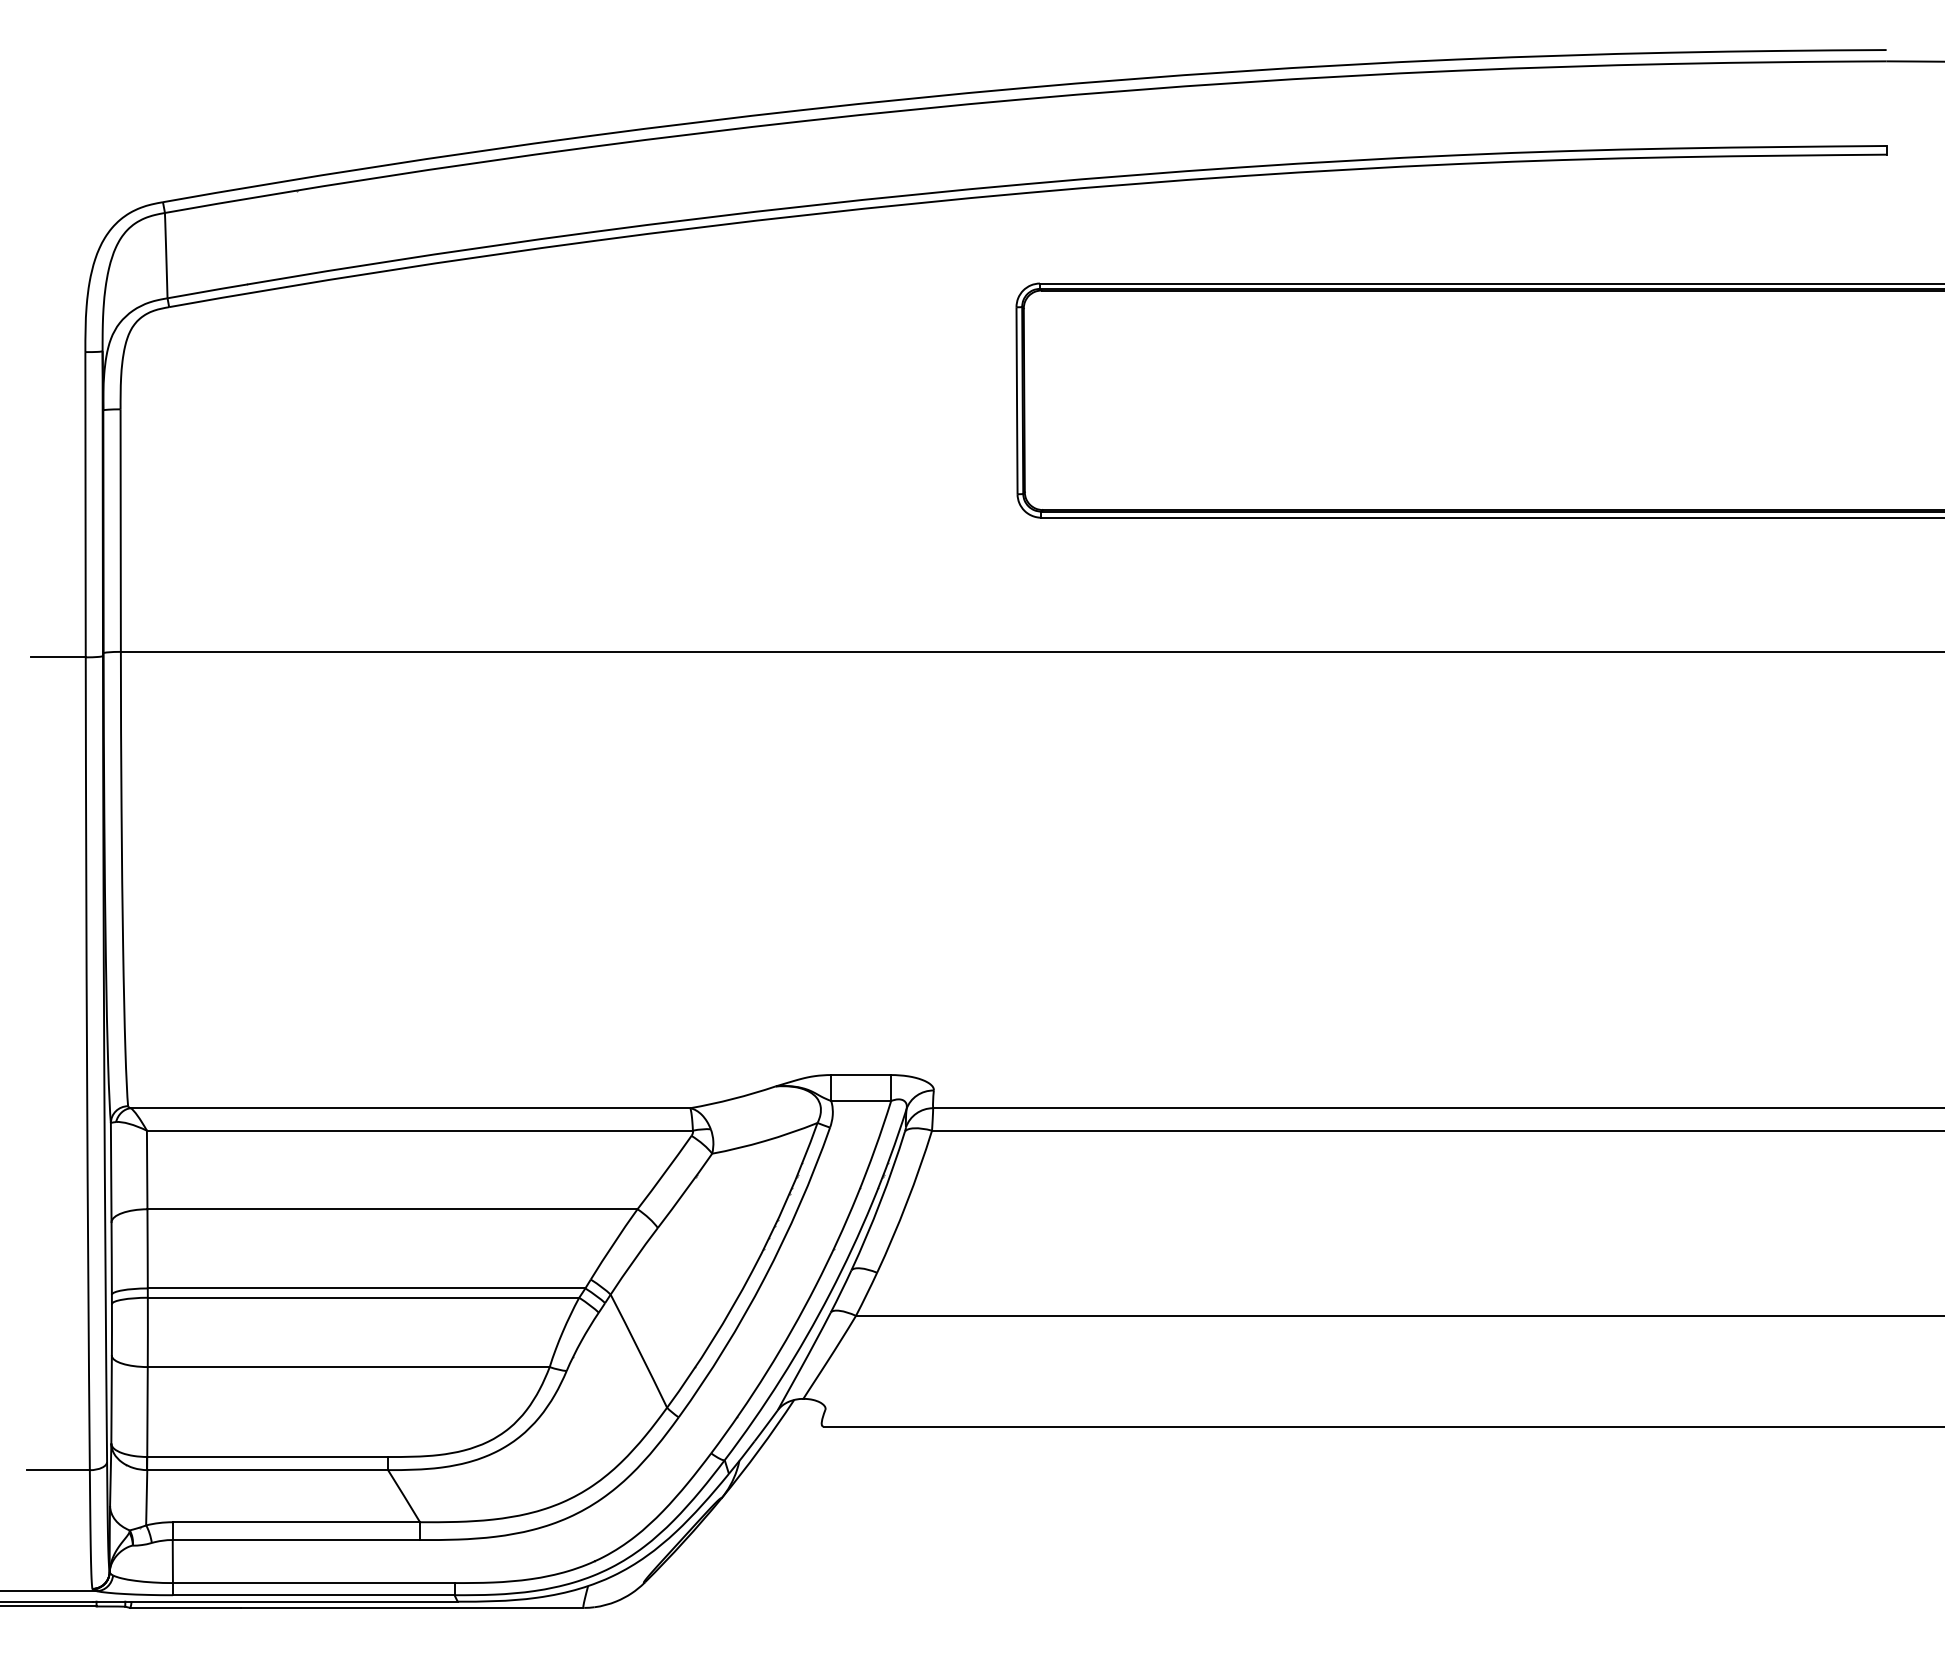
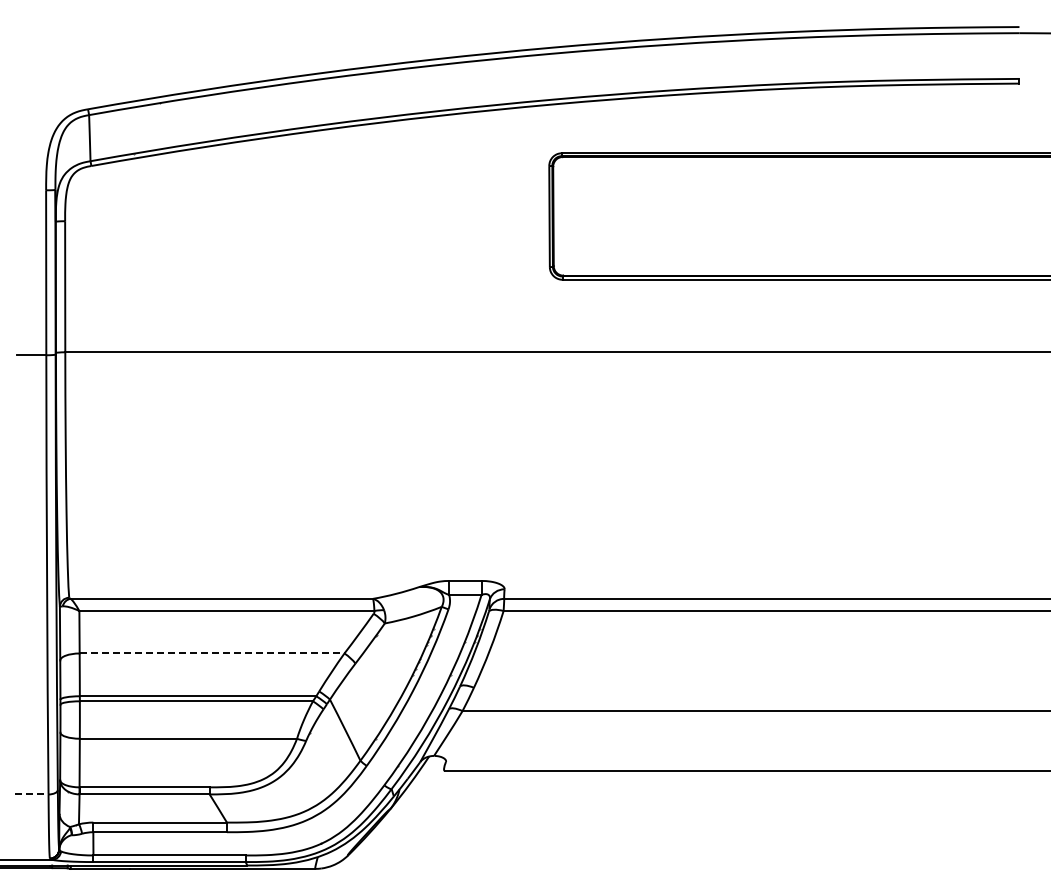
line: (393, 1209) -> (212, 653), solid -> dashed
line: (58, 1470) -> (31, 794), solid -> dashed

